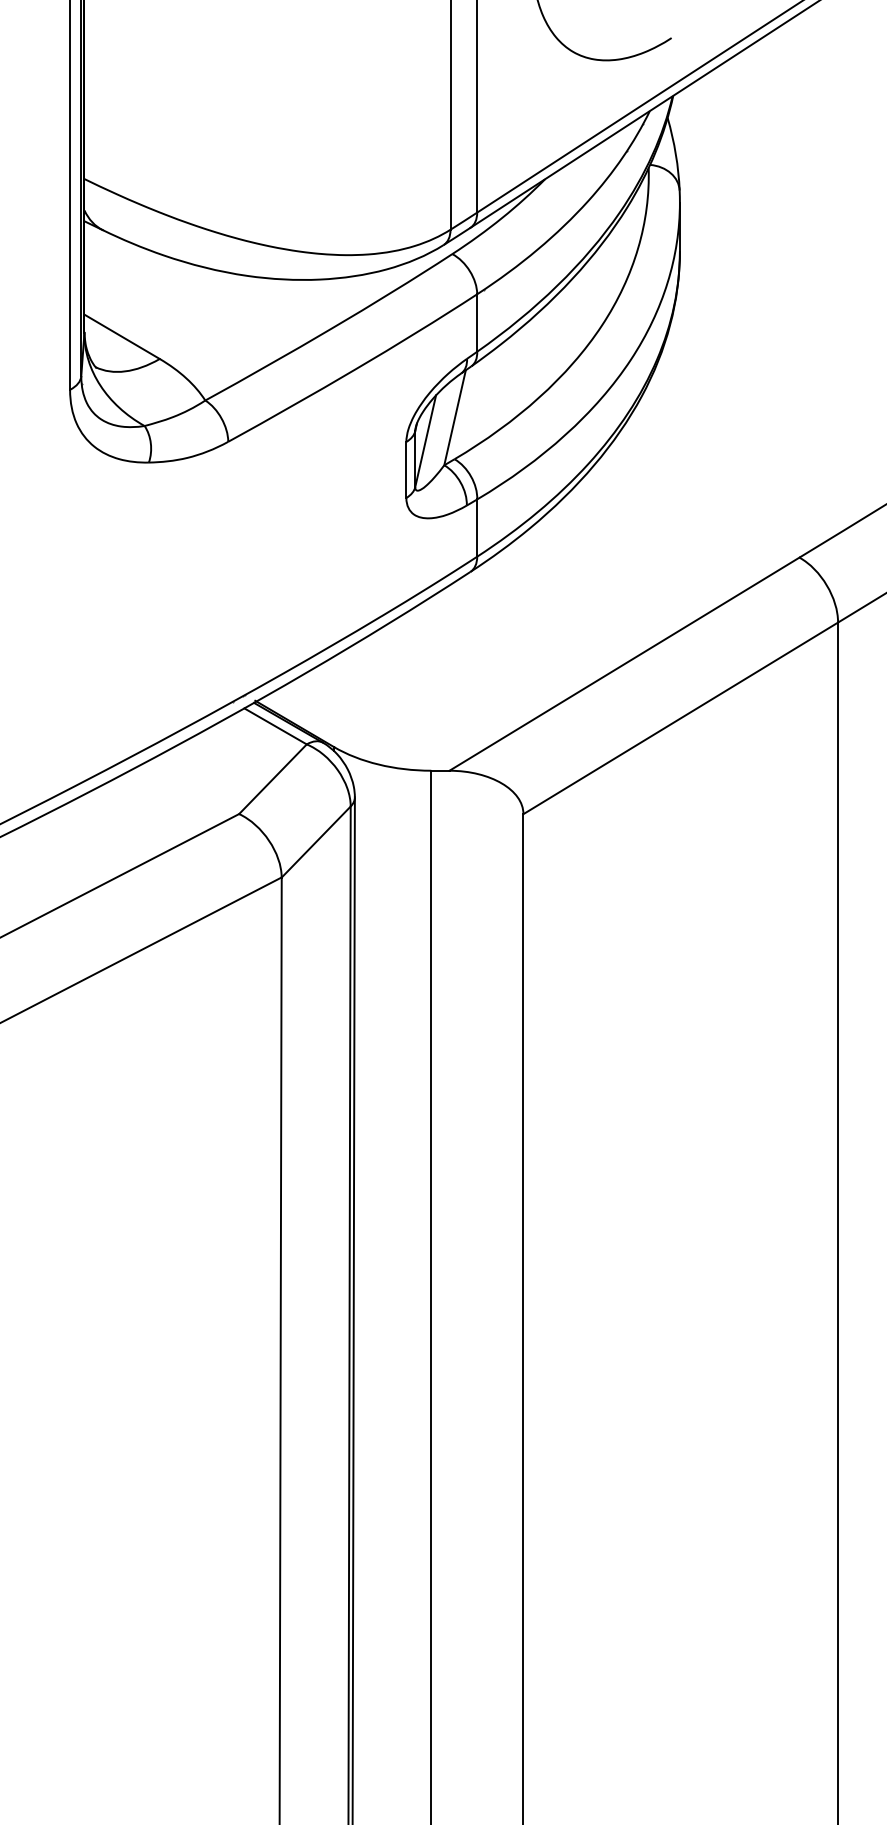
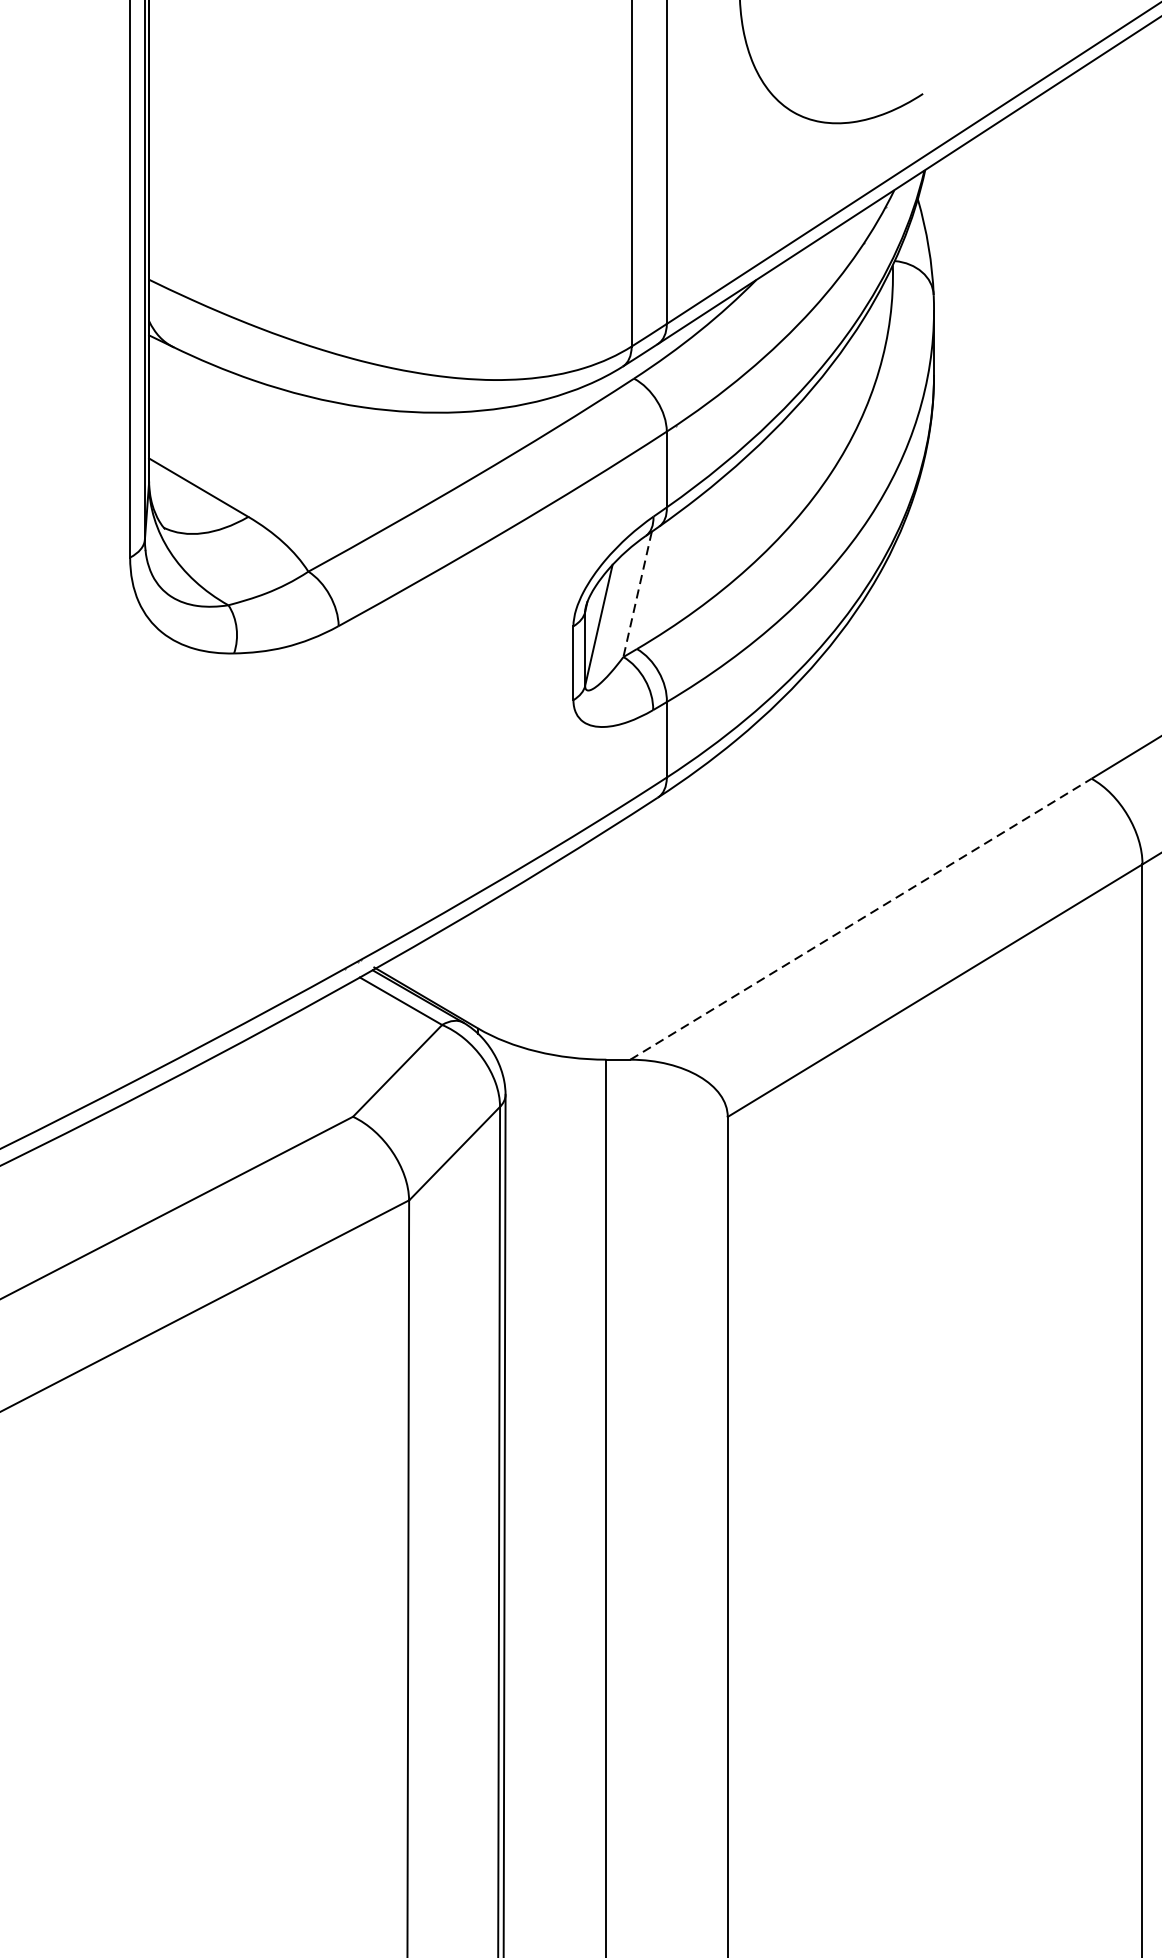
line: (455, 417) -> (638, 594), solid -> dashed
line: (624, 664) -> (860, 919), solid -> dashed

